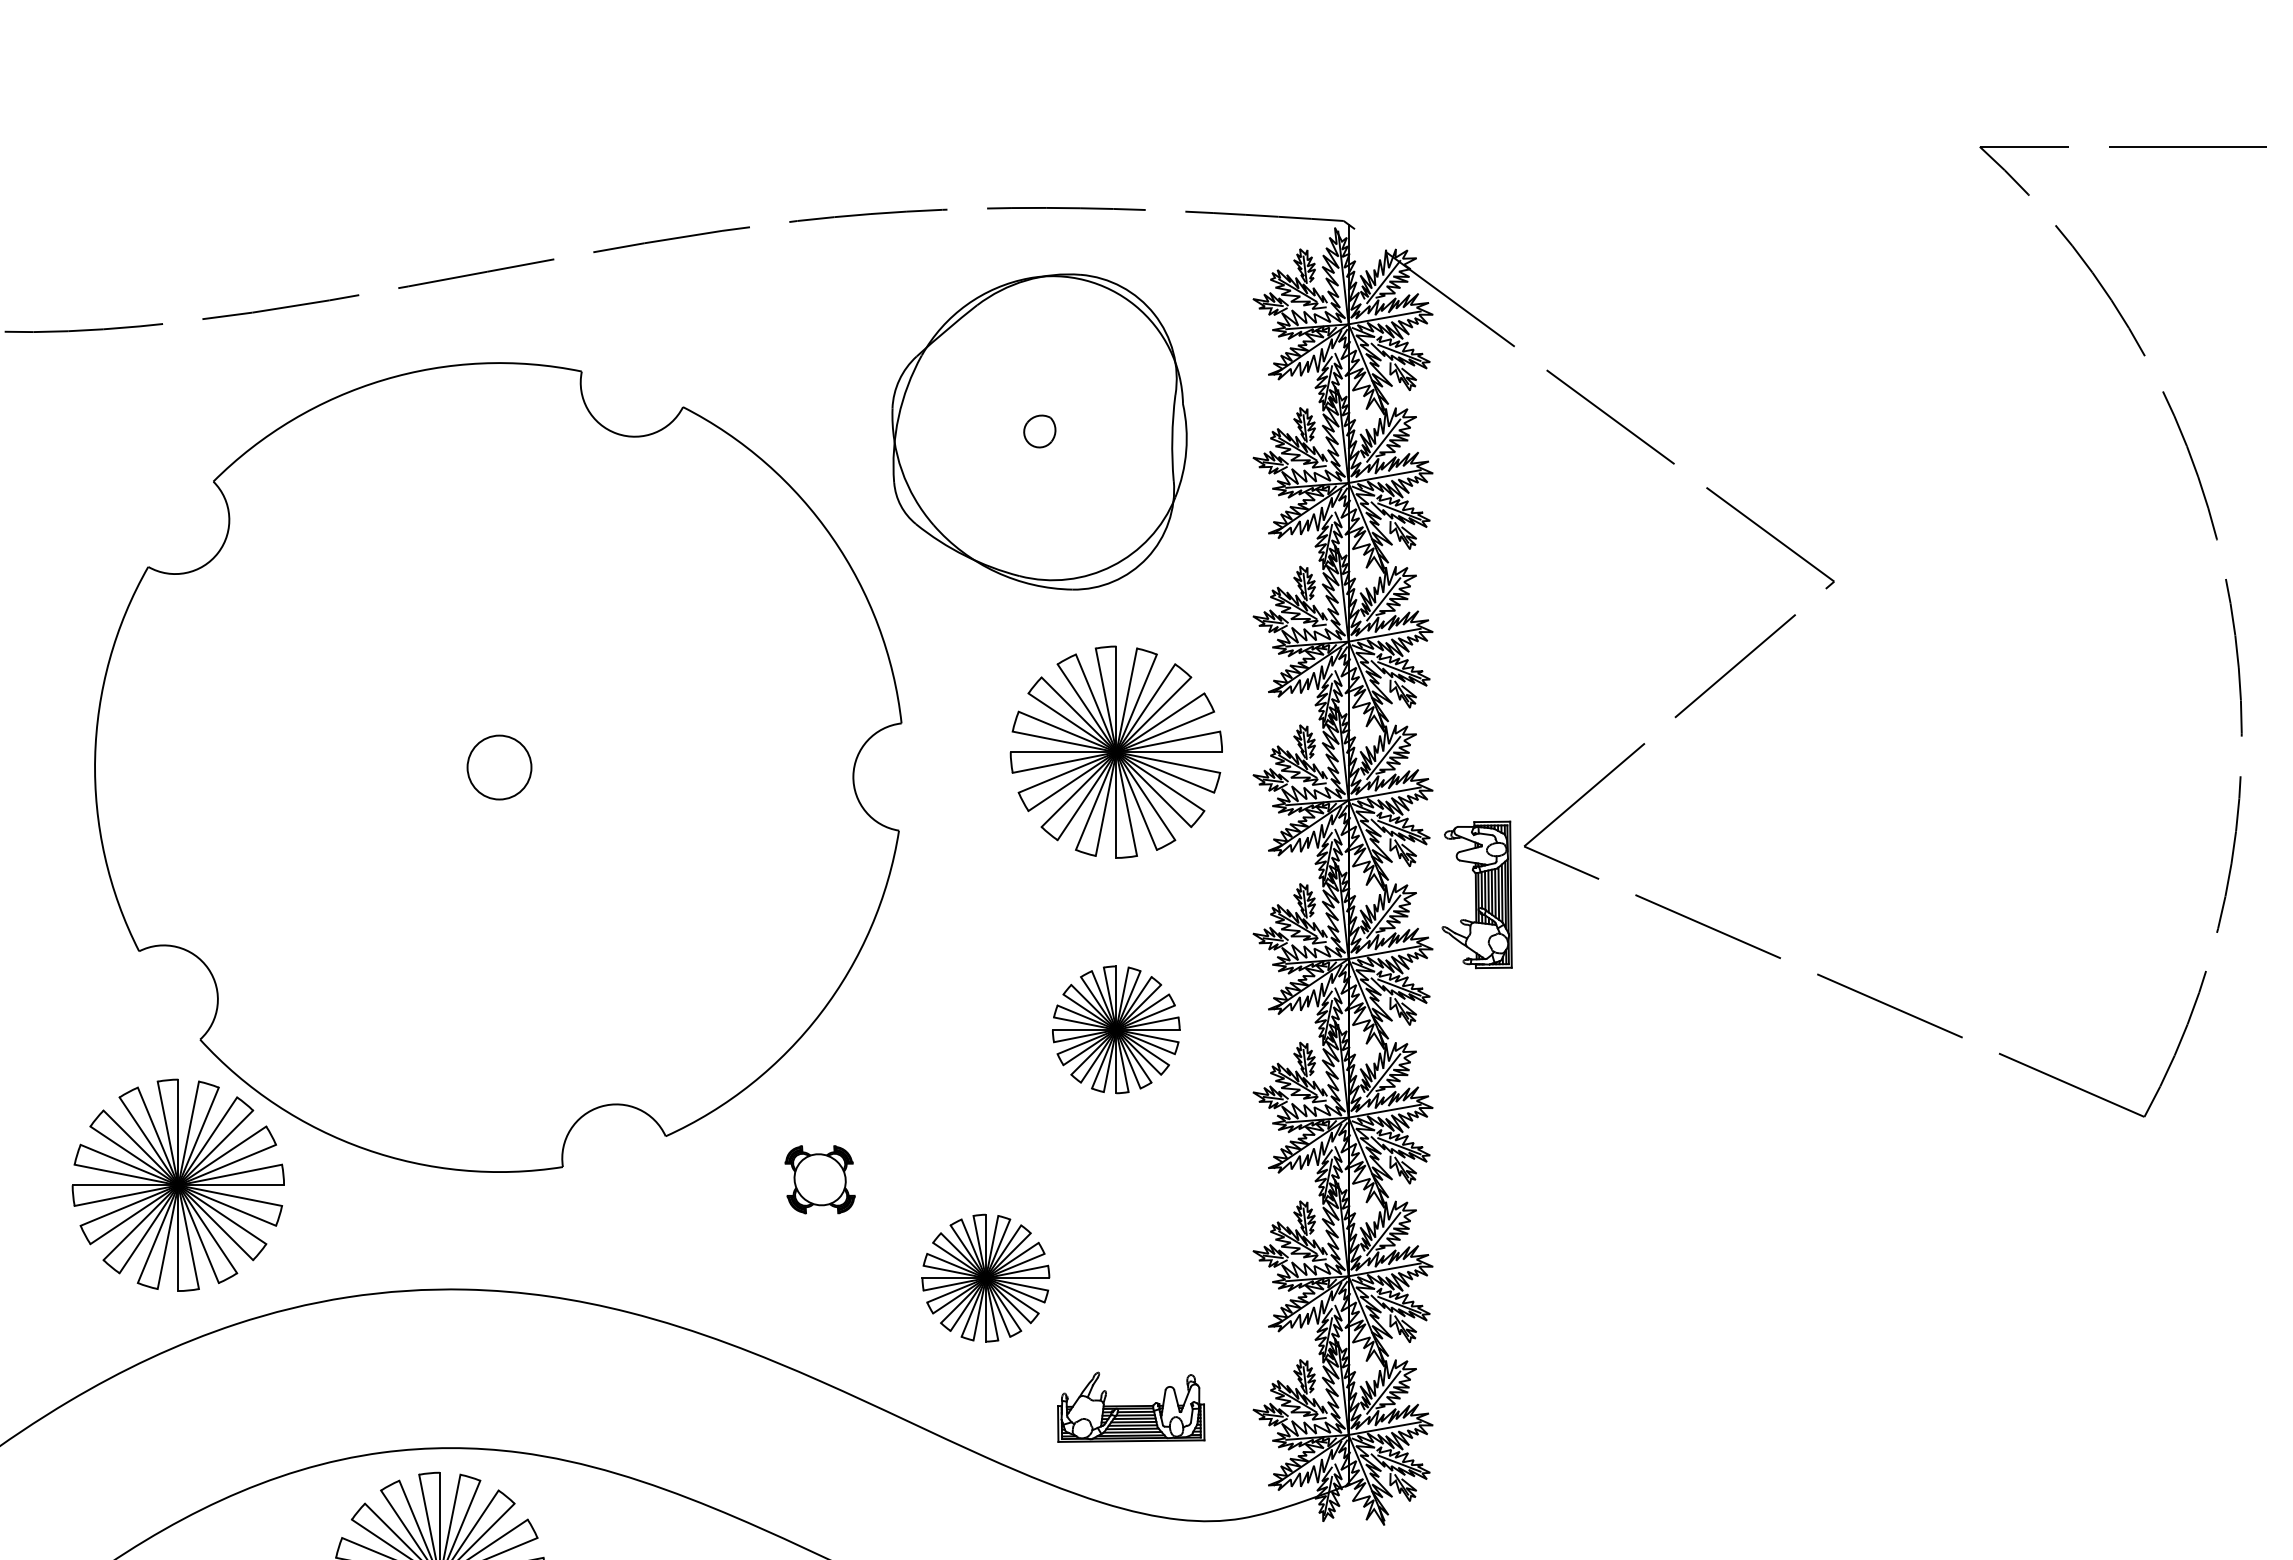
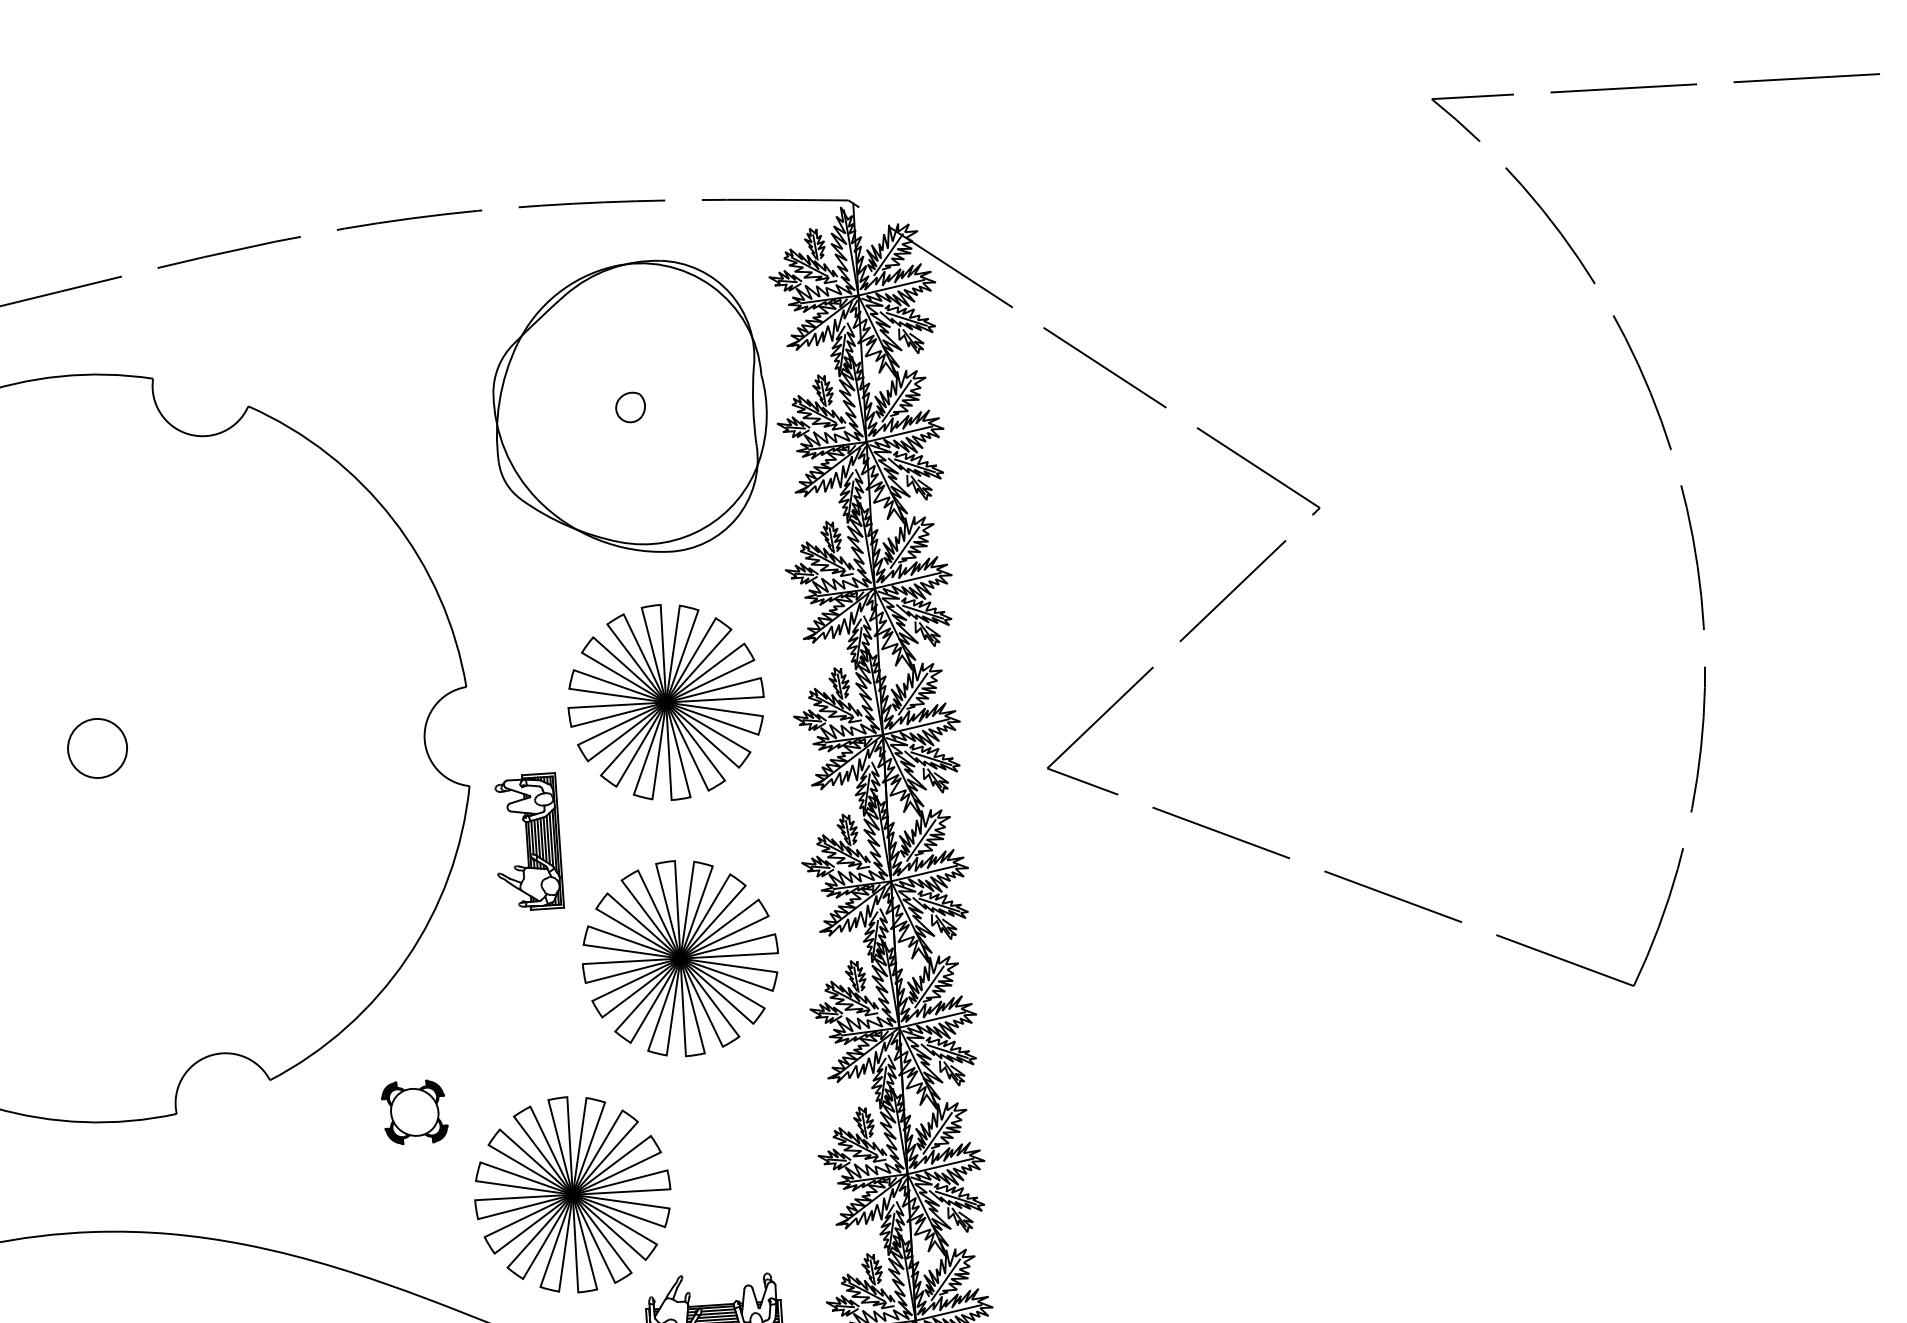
part: (1039, 431) -> (630, 407), moved
part: (1476, 894) -> (527, 841), moved
part: (1115, 1029) -> (679, 958), size x1.67
part: (985, 1277) -> (572, 1194), size x1.67

